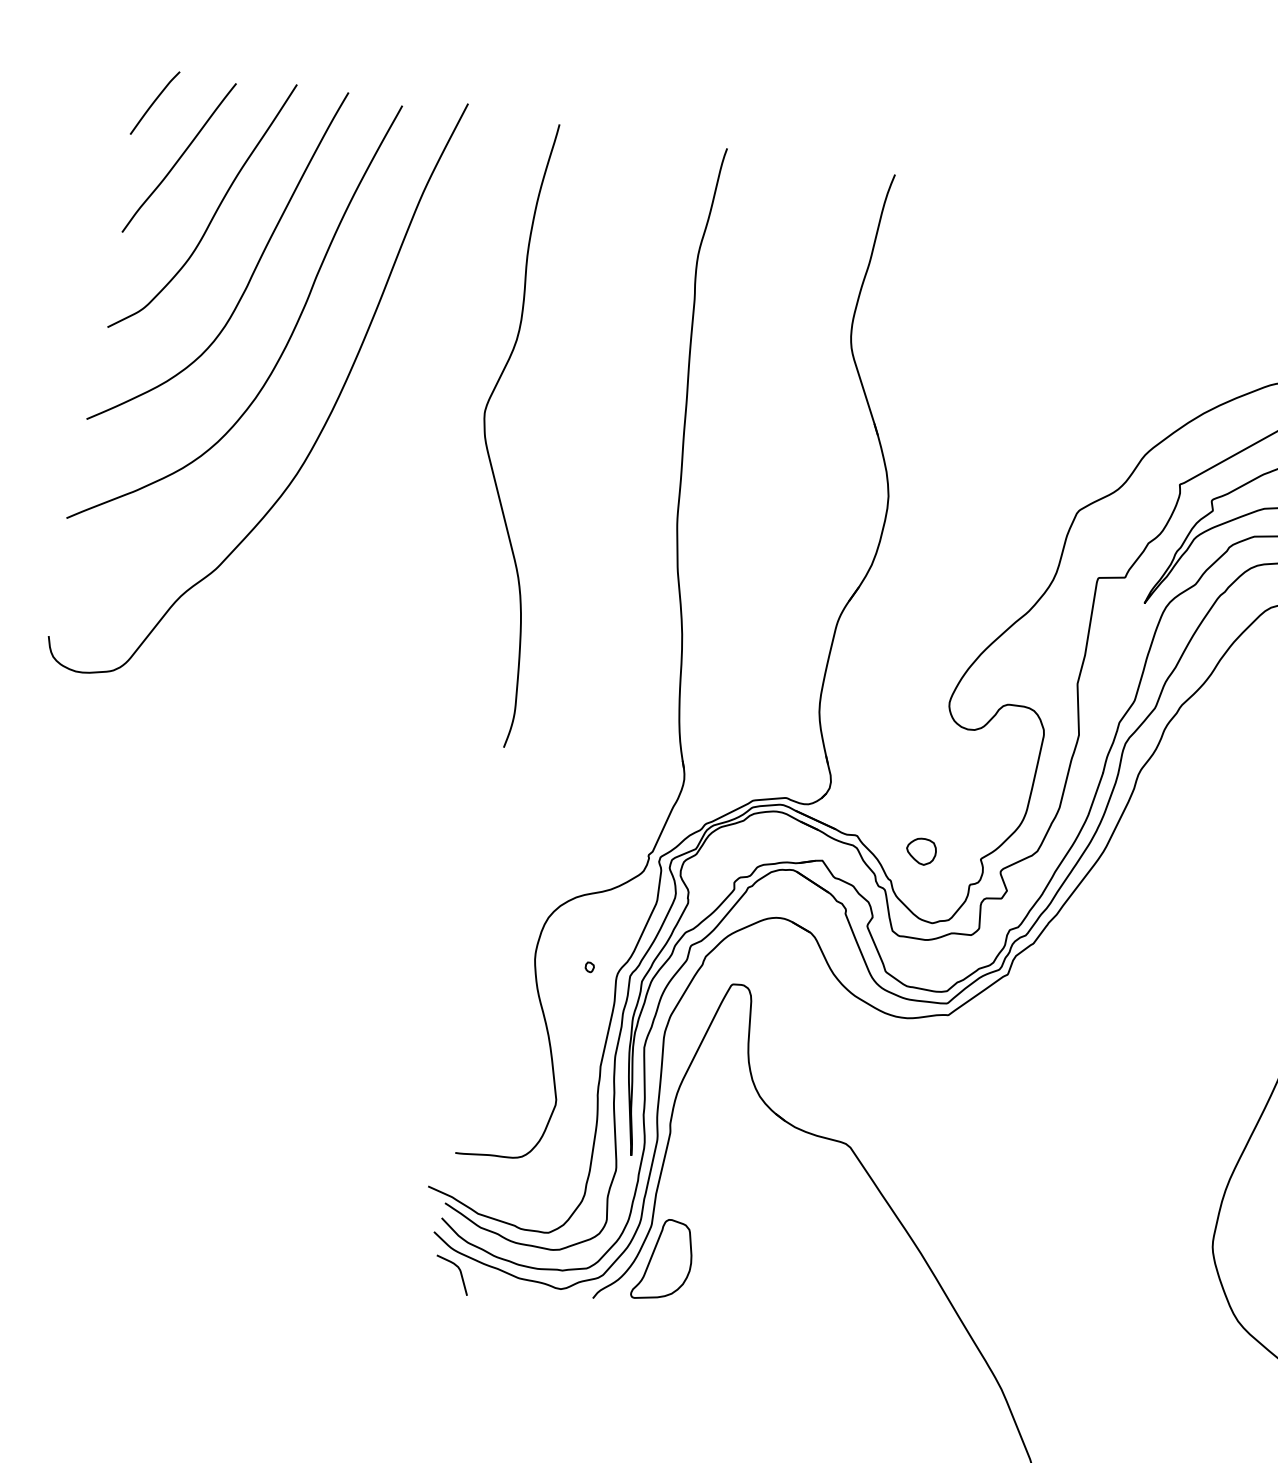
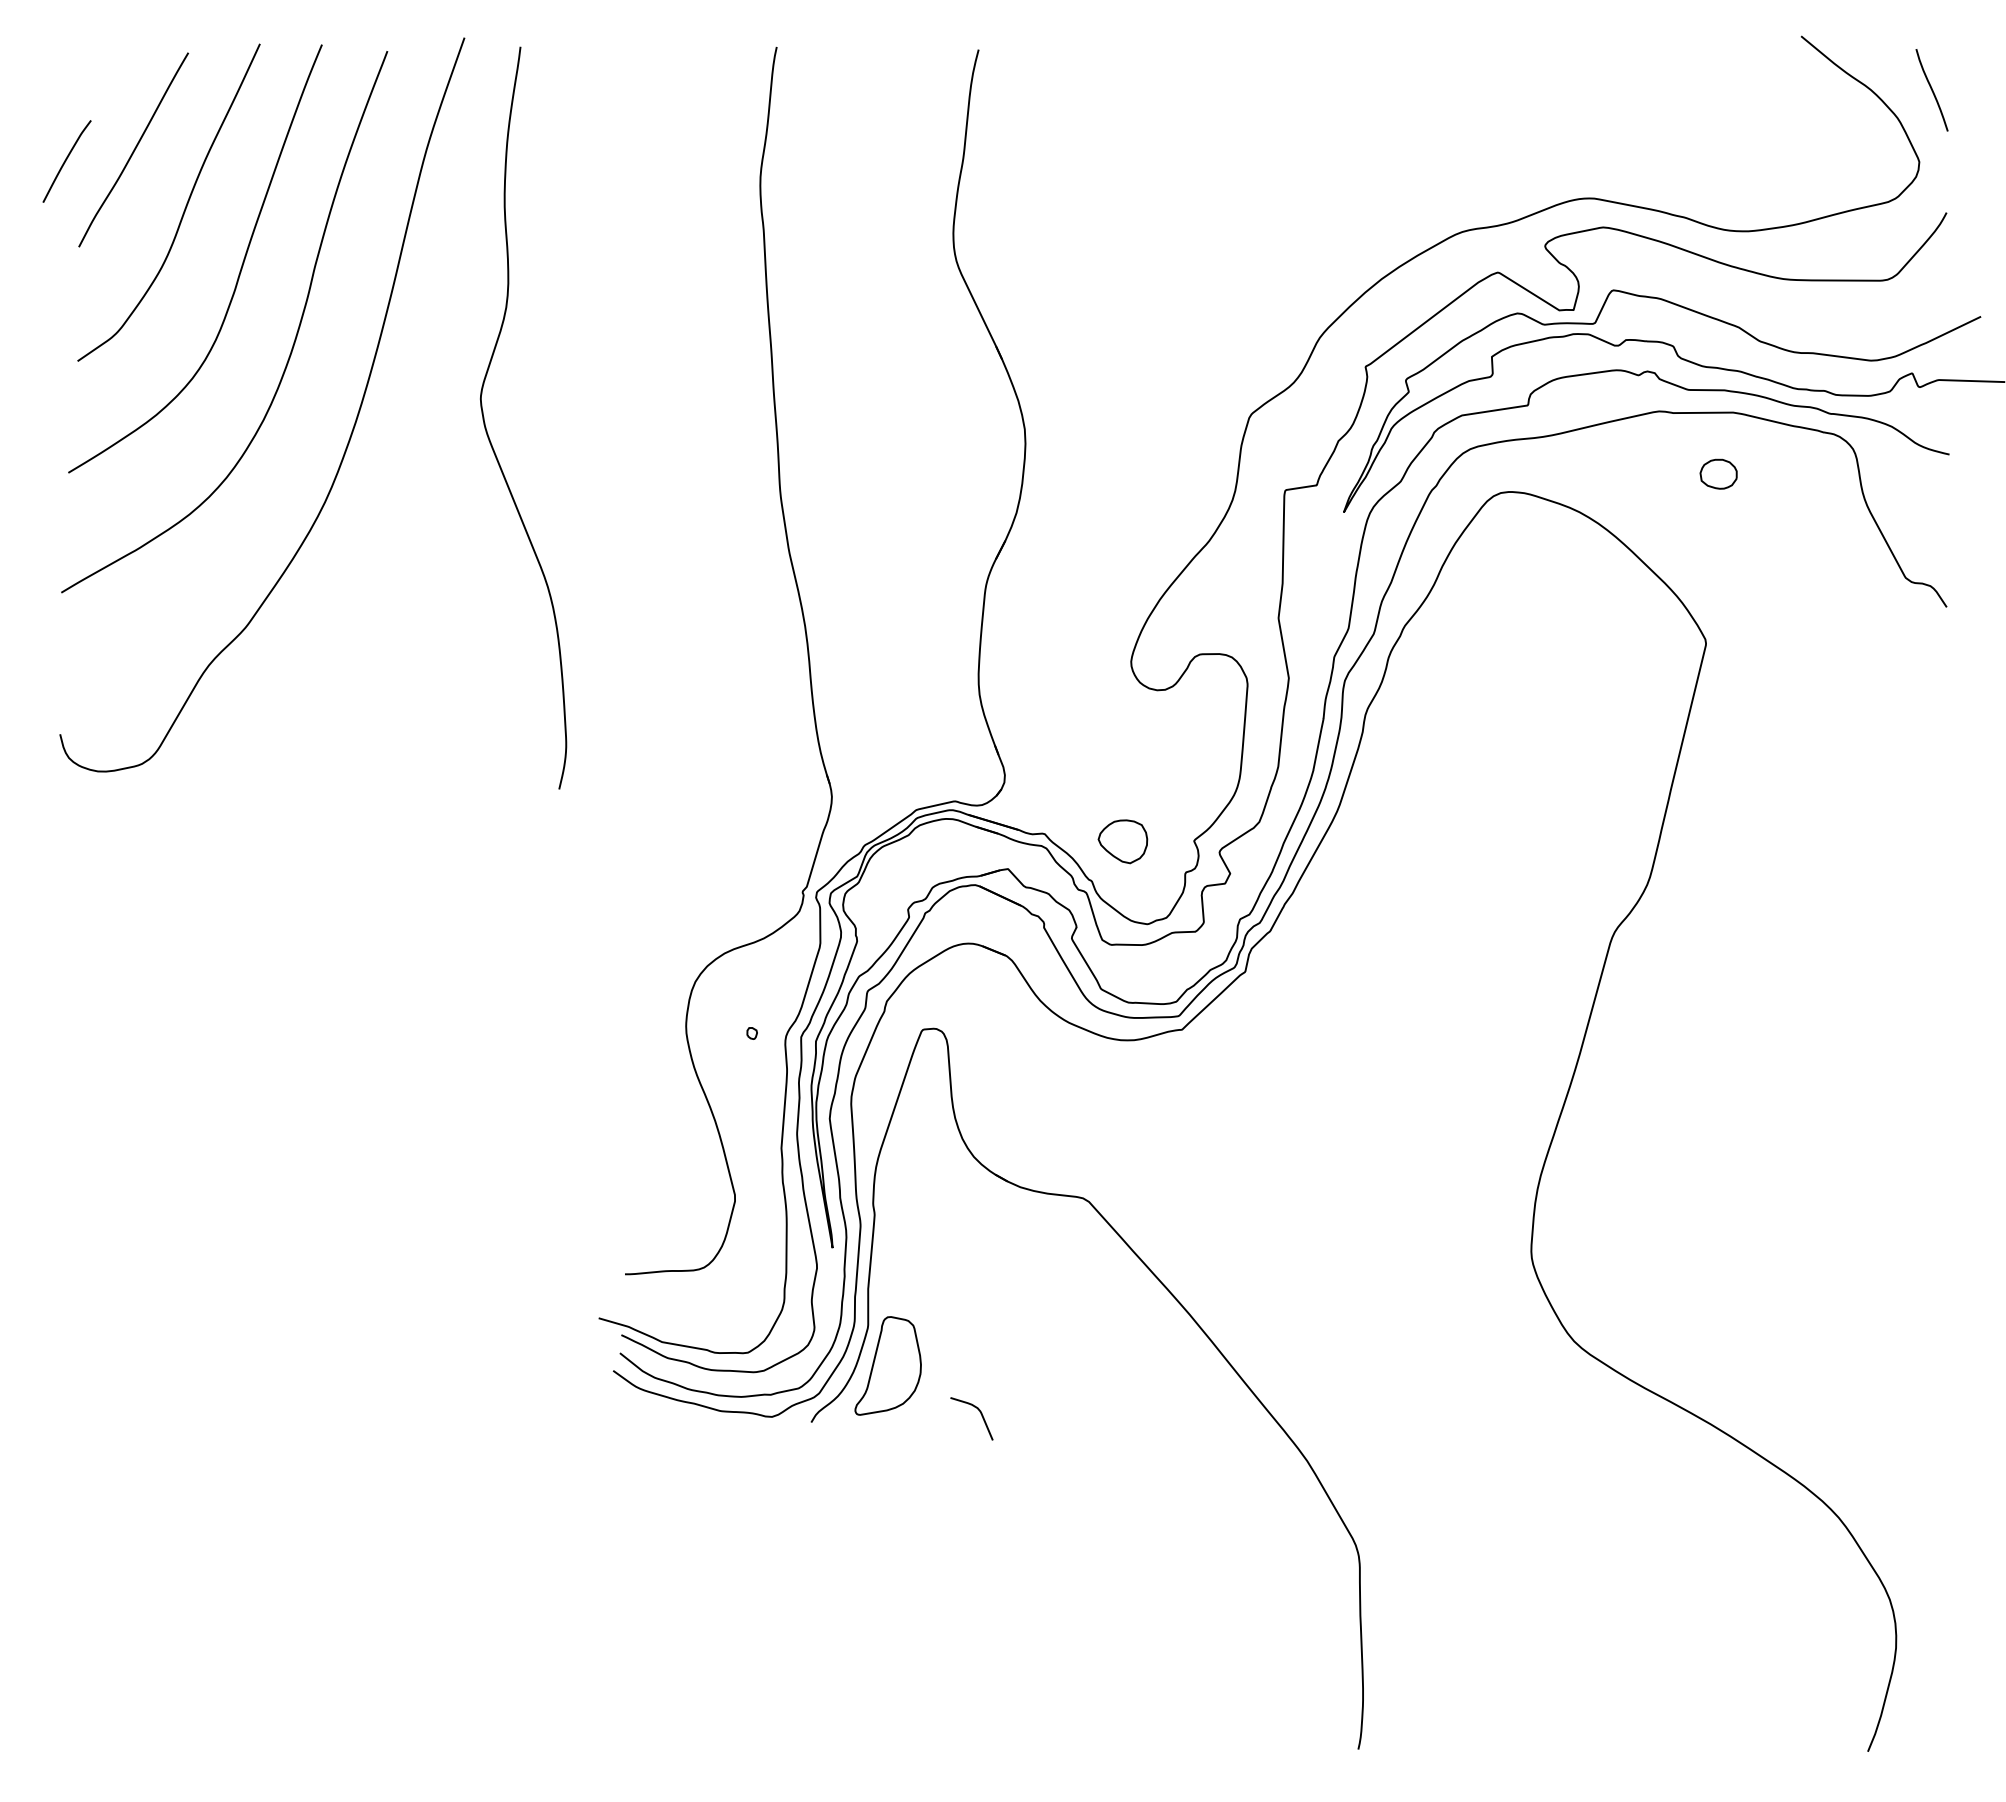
curve: (154, 103) -> (66, 161), moved
curve: (486, 440) -> (487, 430), moved
part: (921, 851) -> (1122, 841), size x1.4
curve: (459, 1272) -> (980, 1414), moved

